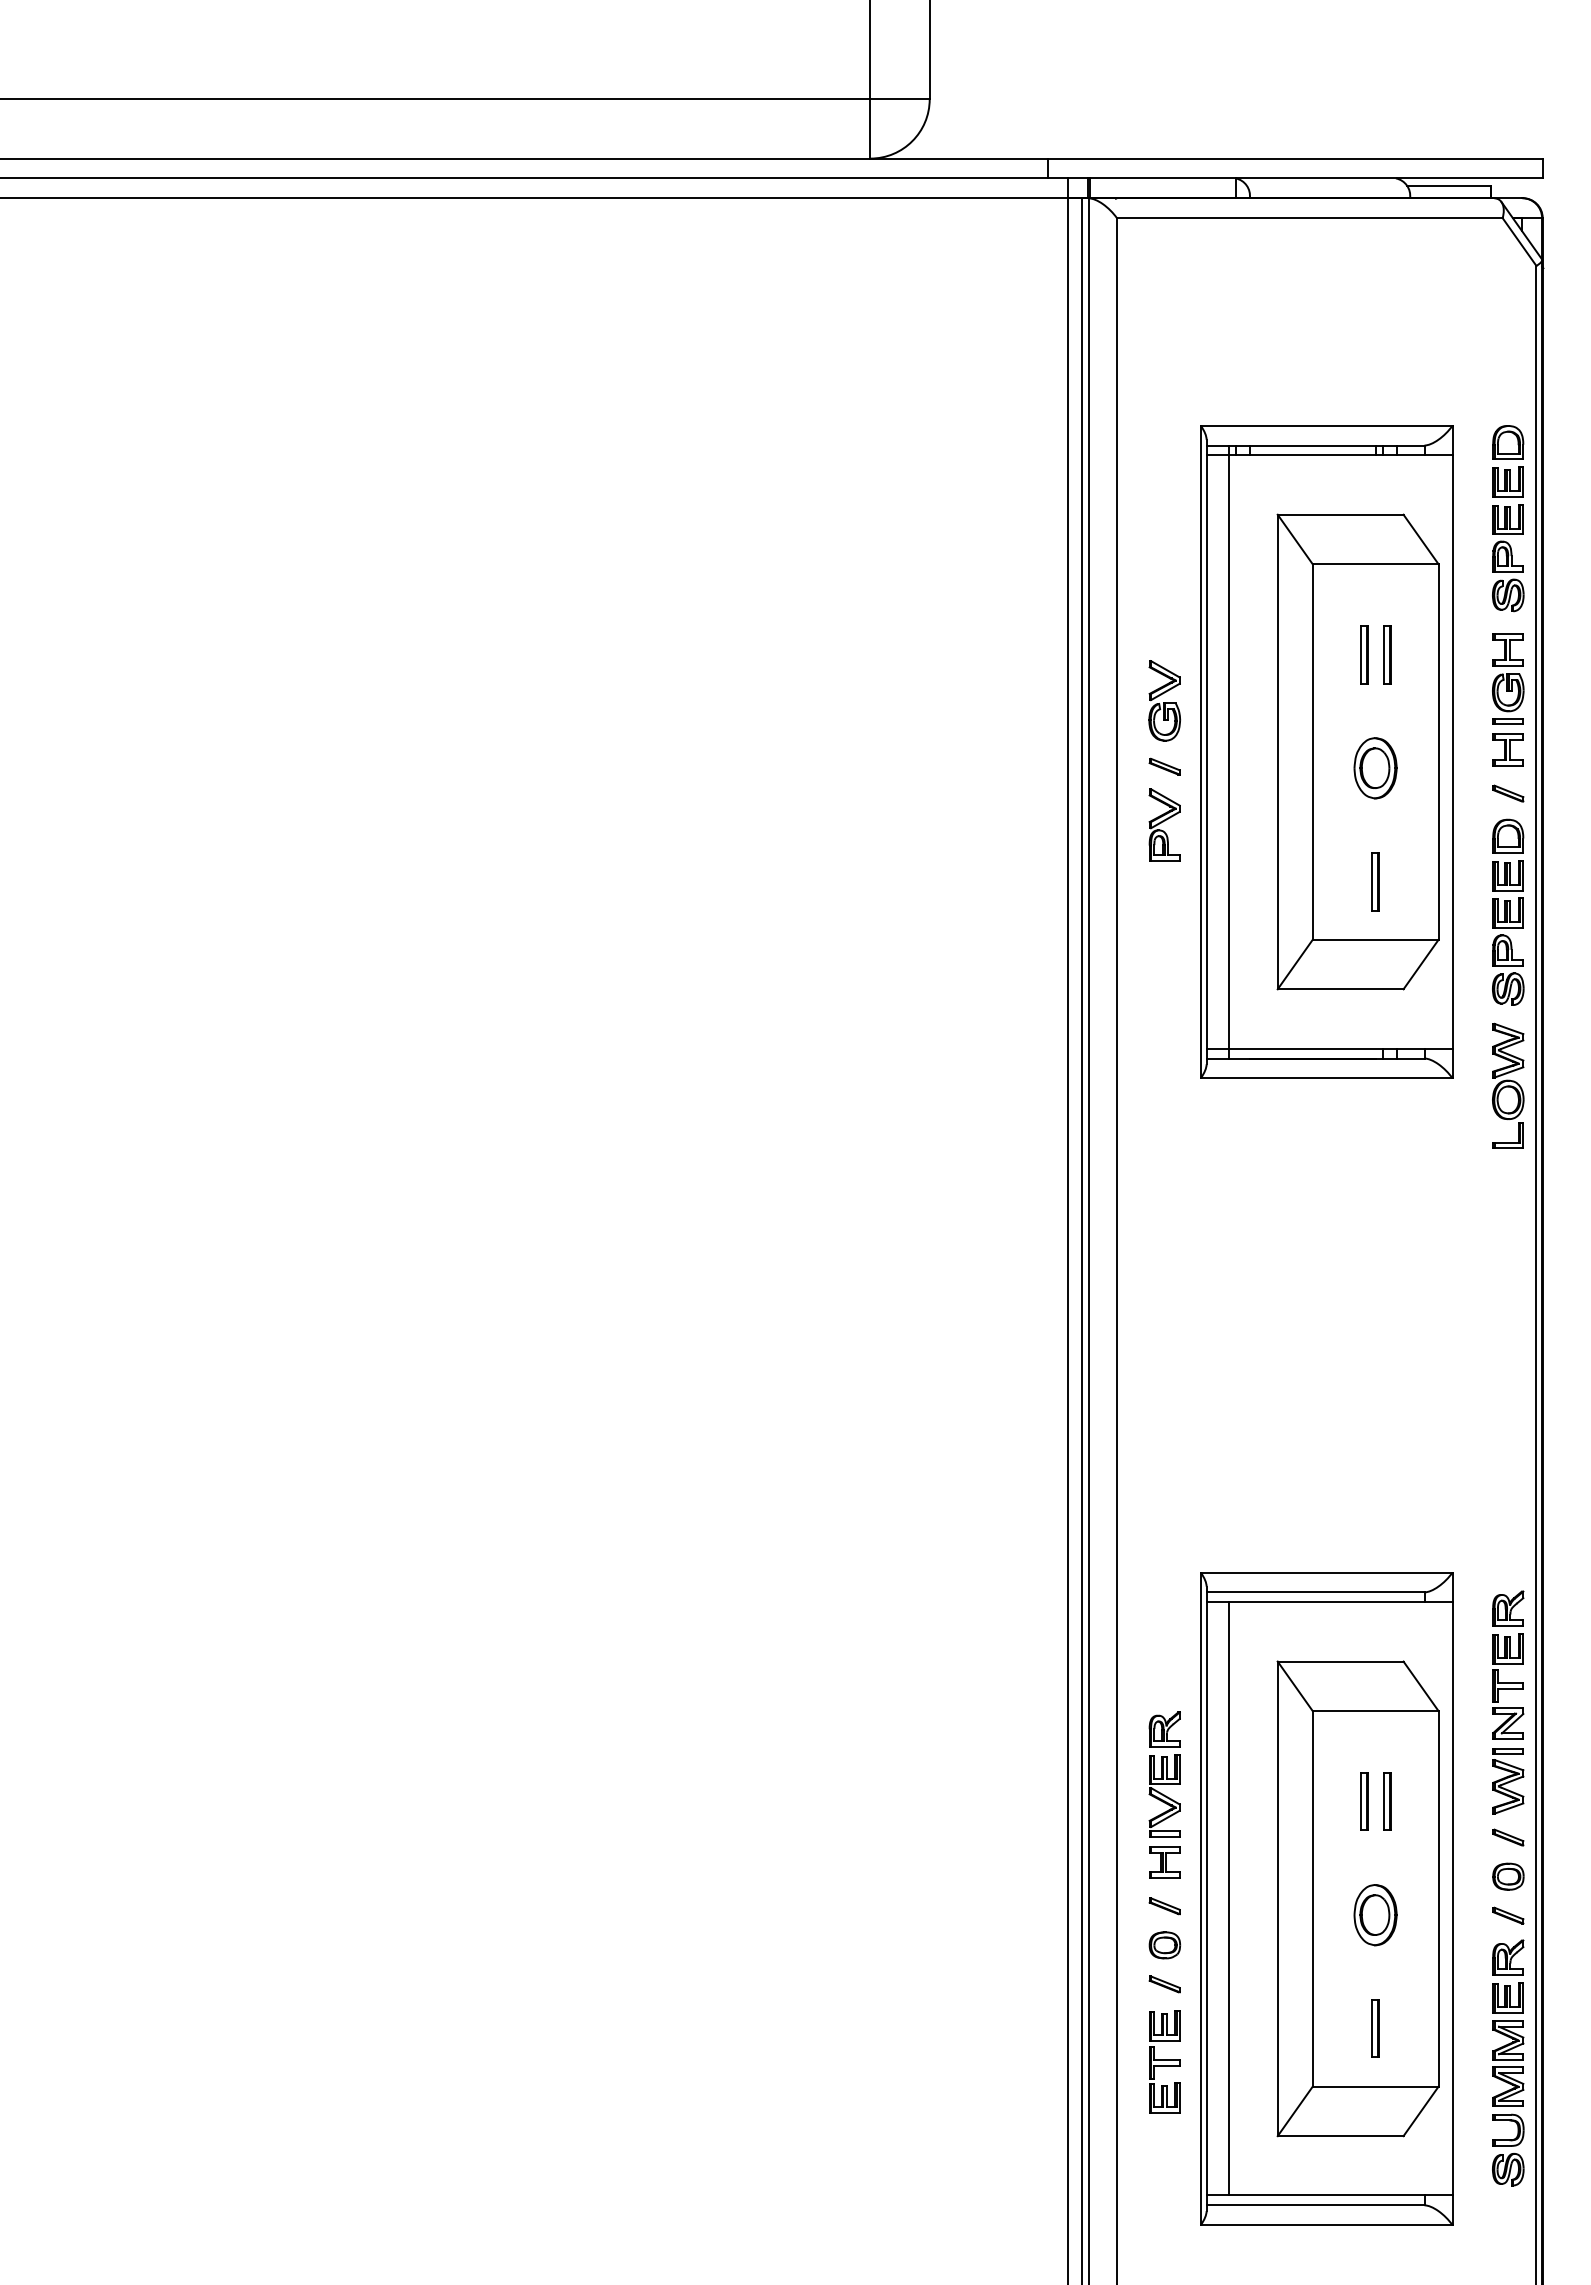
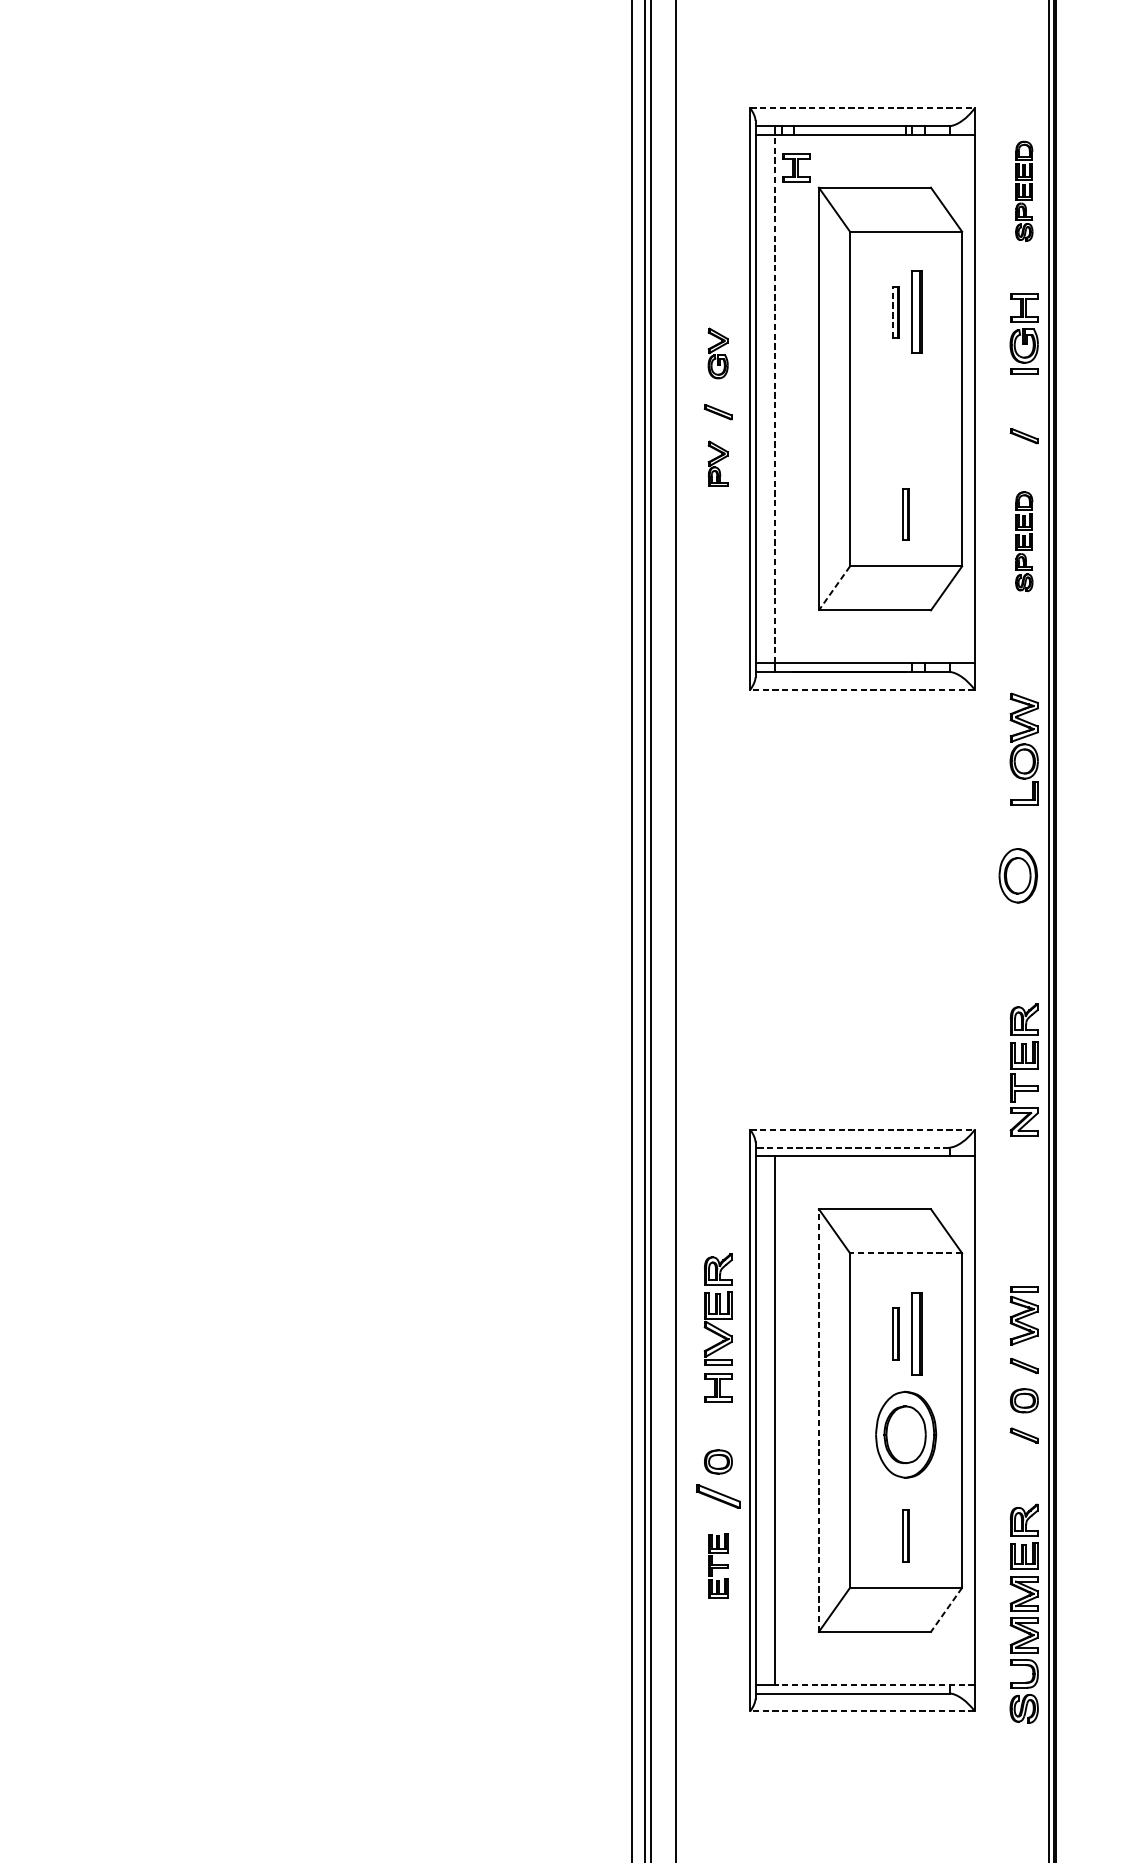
line: (1326, 425) -> (862, 108), solid -> dashed
part: (1508, 518) -> (1024, 191), size x0.6
line: (1360, 654) -> (892, 312), solid -> dashed
part: (1387, 654) -> (916, 312), size x1.6
part: (1164, 700) -> (718, 353), size x0.7
part: (1507, 749) -> (795, 167), moved
line: (1228, 752) -> (775, 399), solid -> dashed
part: (1375, 768) -> (1018, 876), moved
part: (1164, 824) -> (718, 463), size x0.7
part: (1508, 911) -> (1024, 541), size x0.6
line: (1294, 964) -> (833, 588), solid -> dashed
line: (1326, 1078) -> (862, 689), solid -> dashed
part: (1508, 1085) -> (1024, 748), moved
line: (1326, 1572) -> (862, 1129), solid -> dashed
line: (1315, 1592) -> (852, 1147), solid -> dashed
part: (1508, 1664) -> (1024, 1069), moved
line: (1375, 1711) -> (905, 1253), solid -> dashed
part: (1387, 1801) -> (916, 1333), size x1.6
line: (1277, 1898) -> (818, 1420), solid -> dashed
part: (1164, 1906) -> (718, 1427), removed
part: (1375, 1915) -> (905, 1435), size x1.6
part: (1164, 1984) -> (718, 1496), size x1.6
part: (1164, 2061) -> (718, 1565), size x0.7
part: (1508, 2062) -> (1024, 1613), moved
line: (1420, 2111) -> (946, 1609), solid -> dashed
line: (1340, 2195) -> (874, 1684), solid -> dashed
line: (1326, 2225) -> (862, 1711), solid -> dashed

